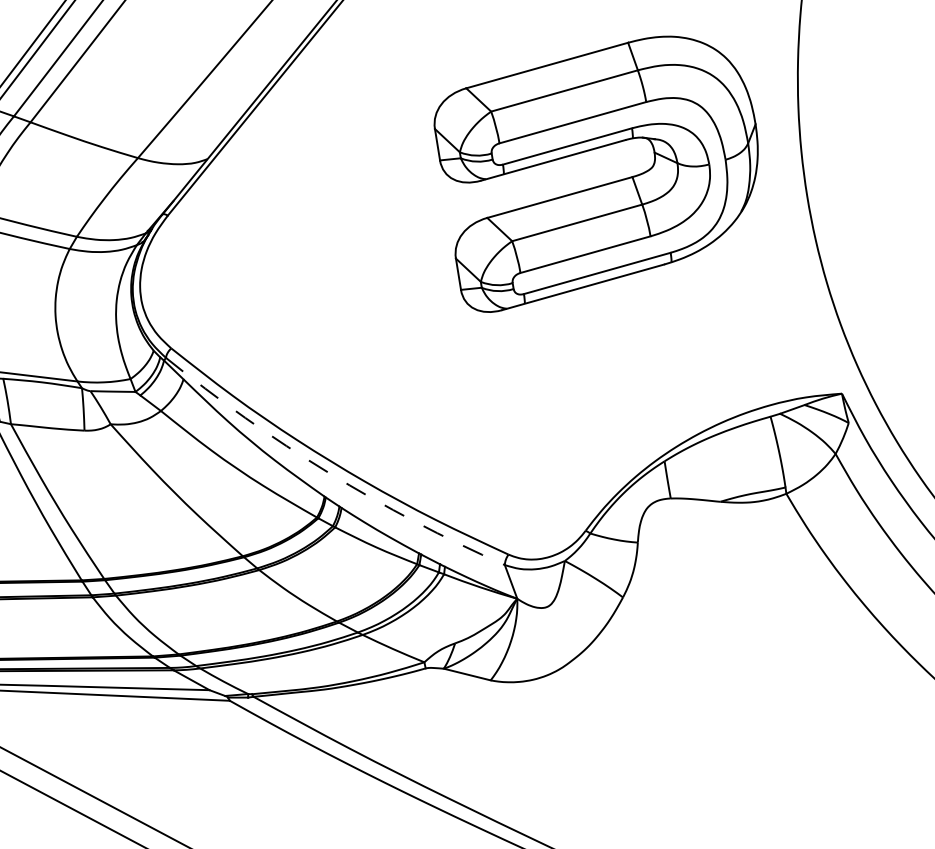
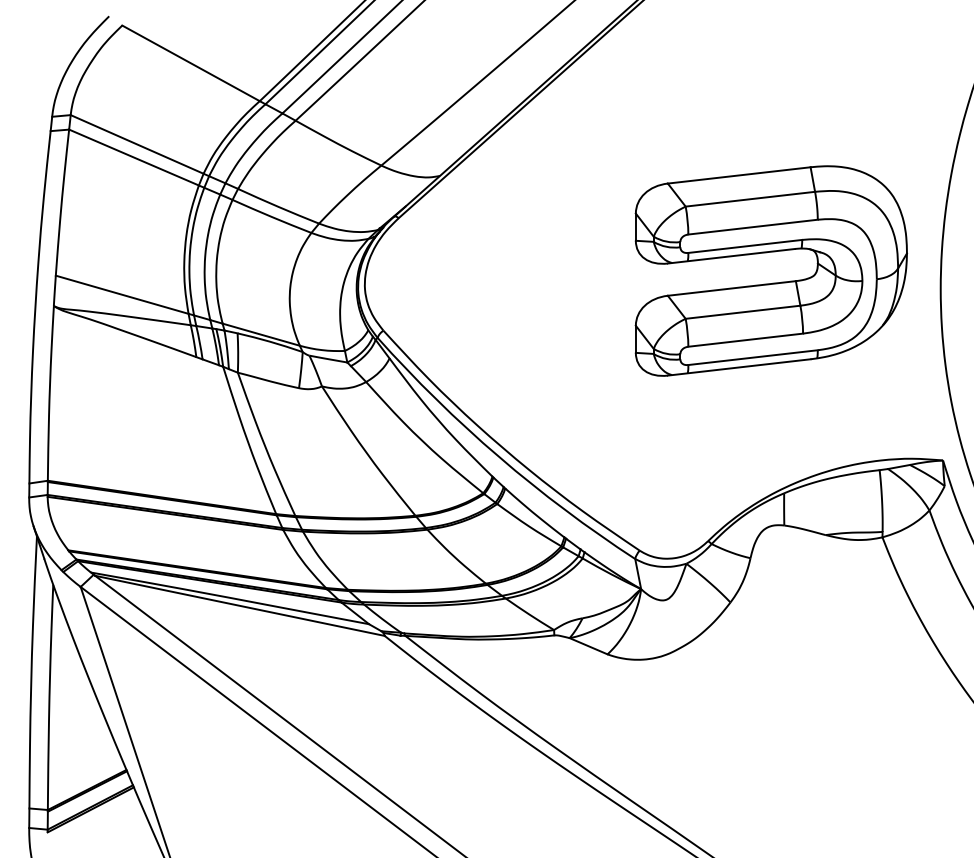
part: (605, 183) -> (772, 282), moved
arc: (328, 472) -> (499, 456), dashed -> solid

